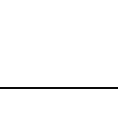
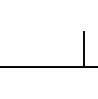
line: (101, 62) -> (83, 48), added

